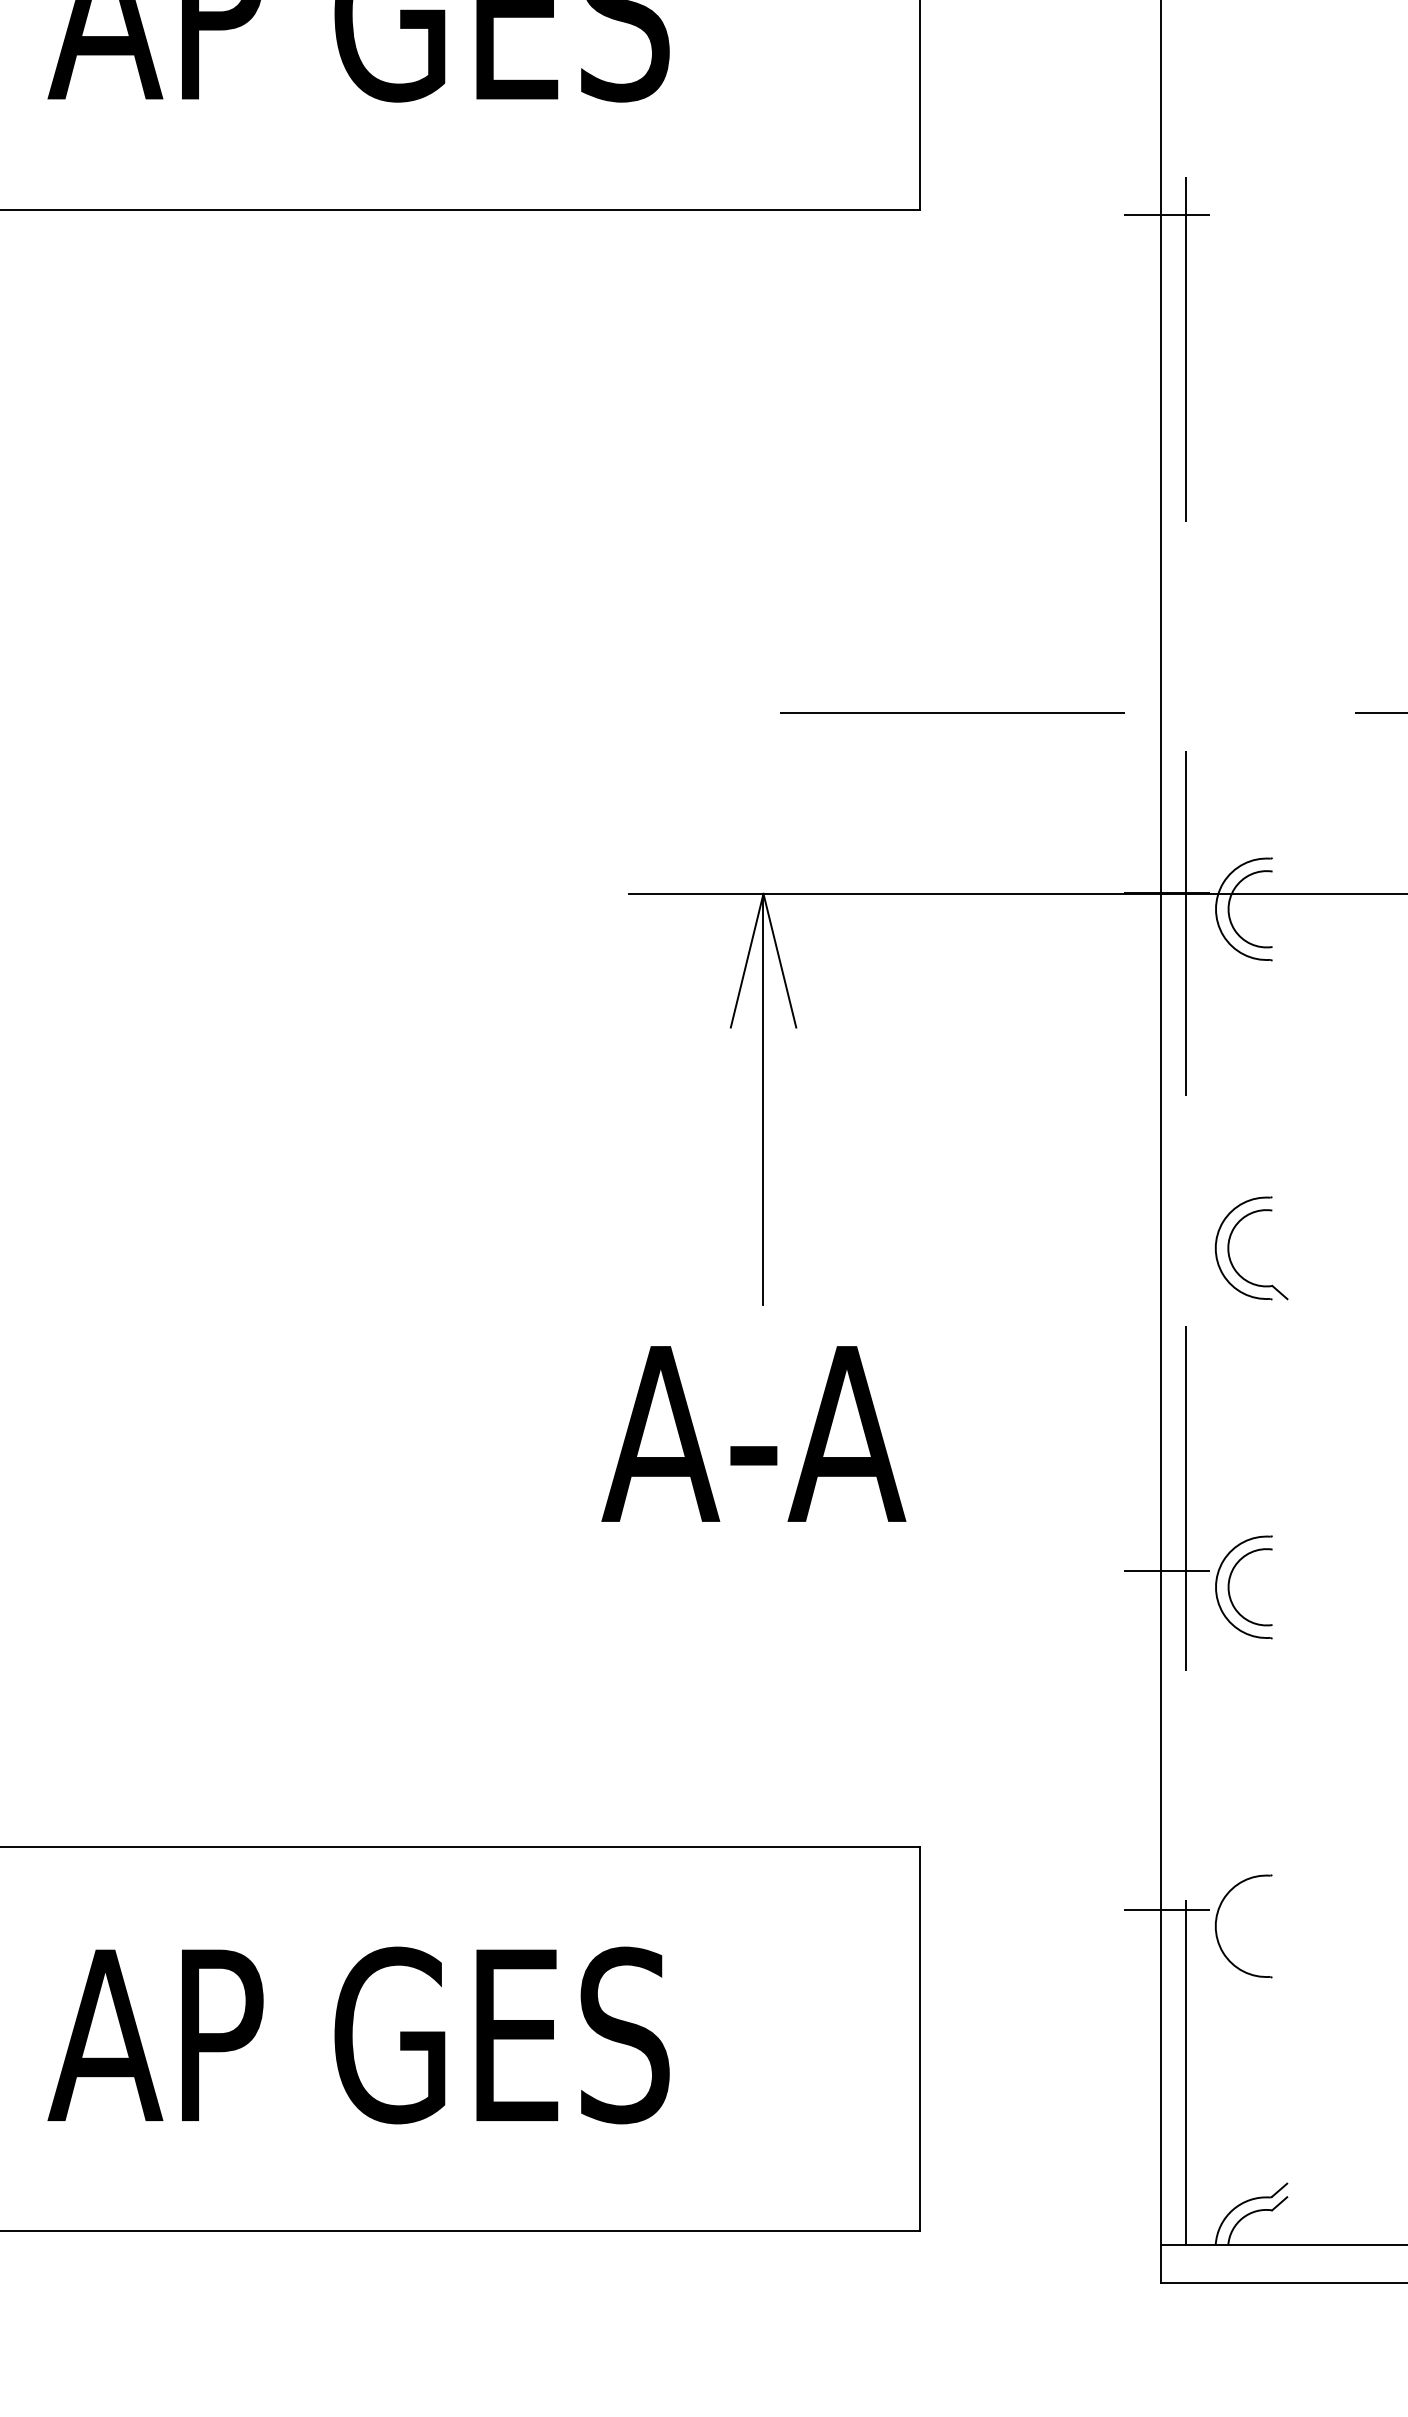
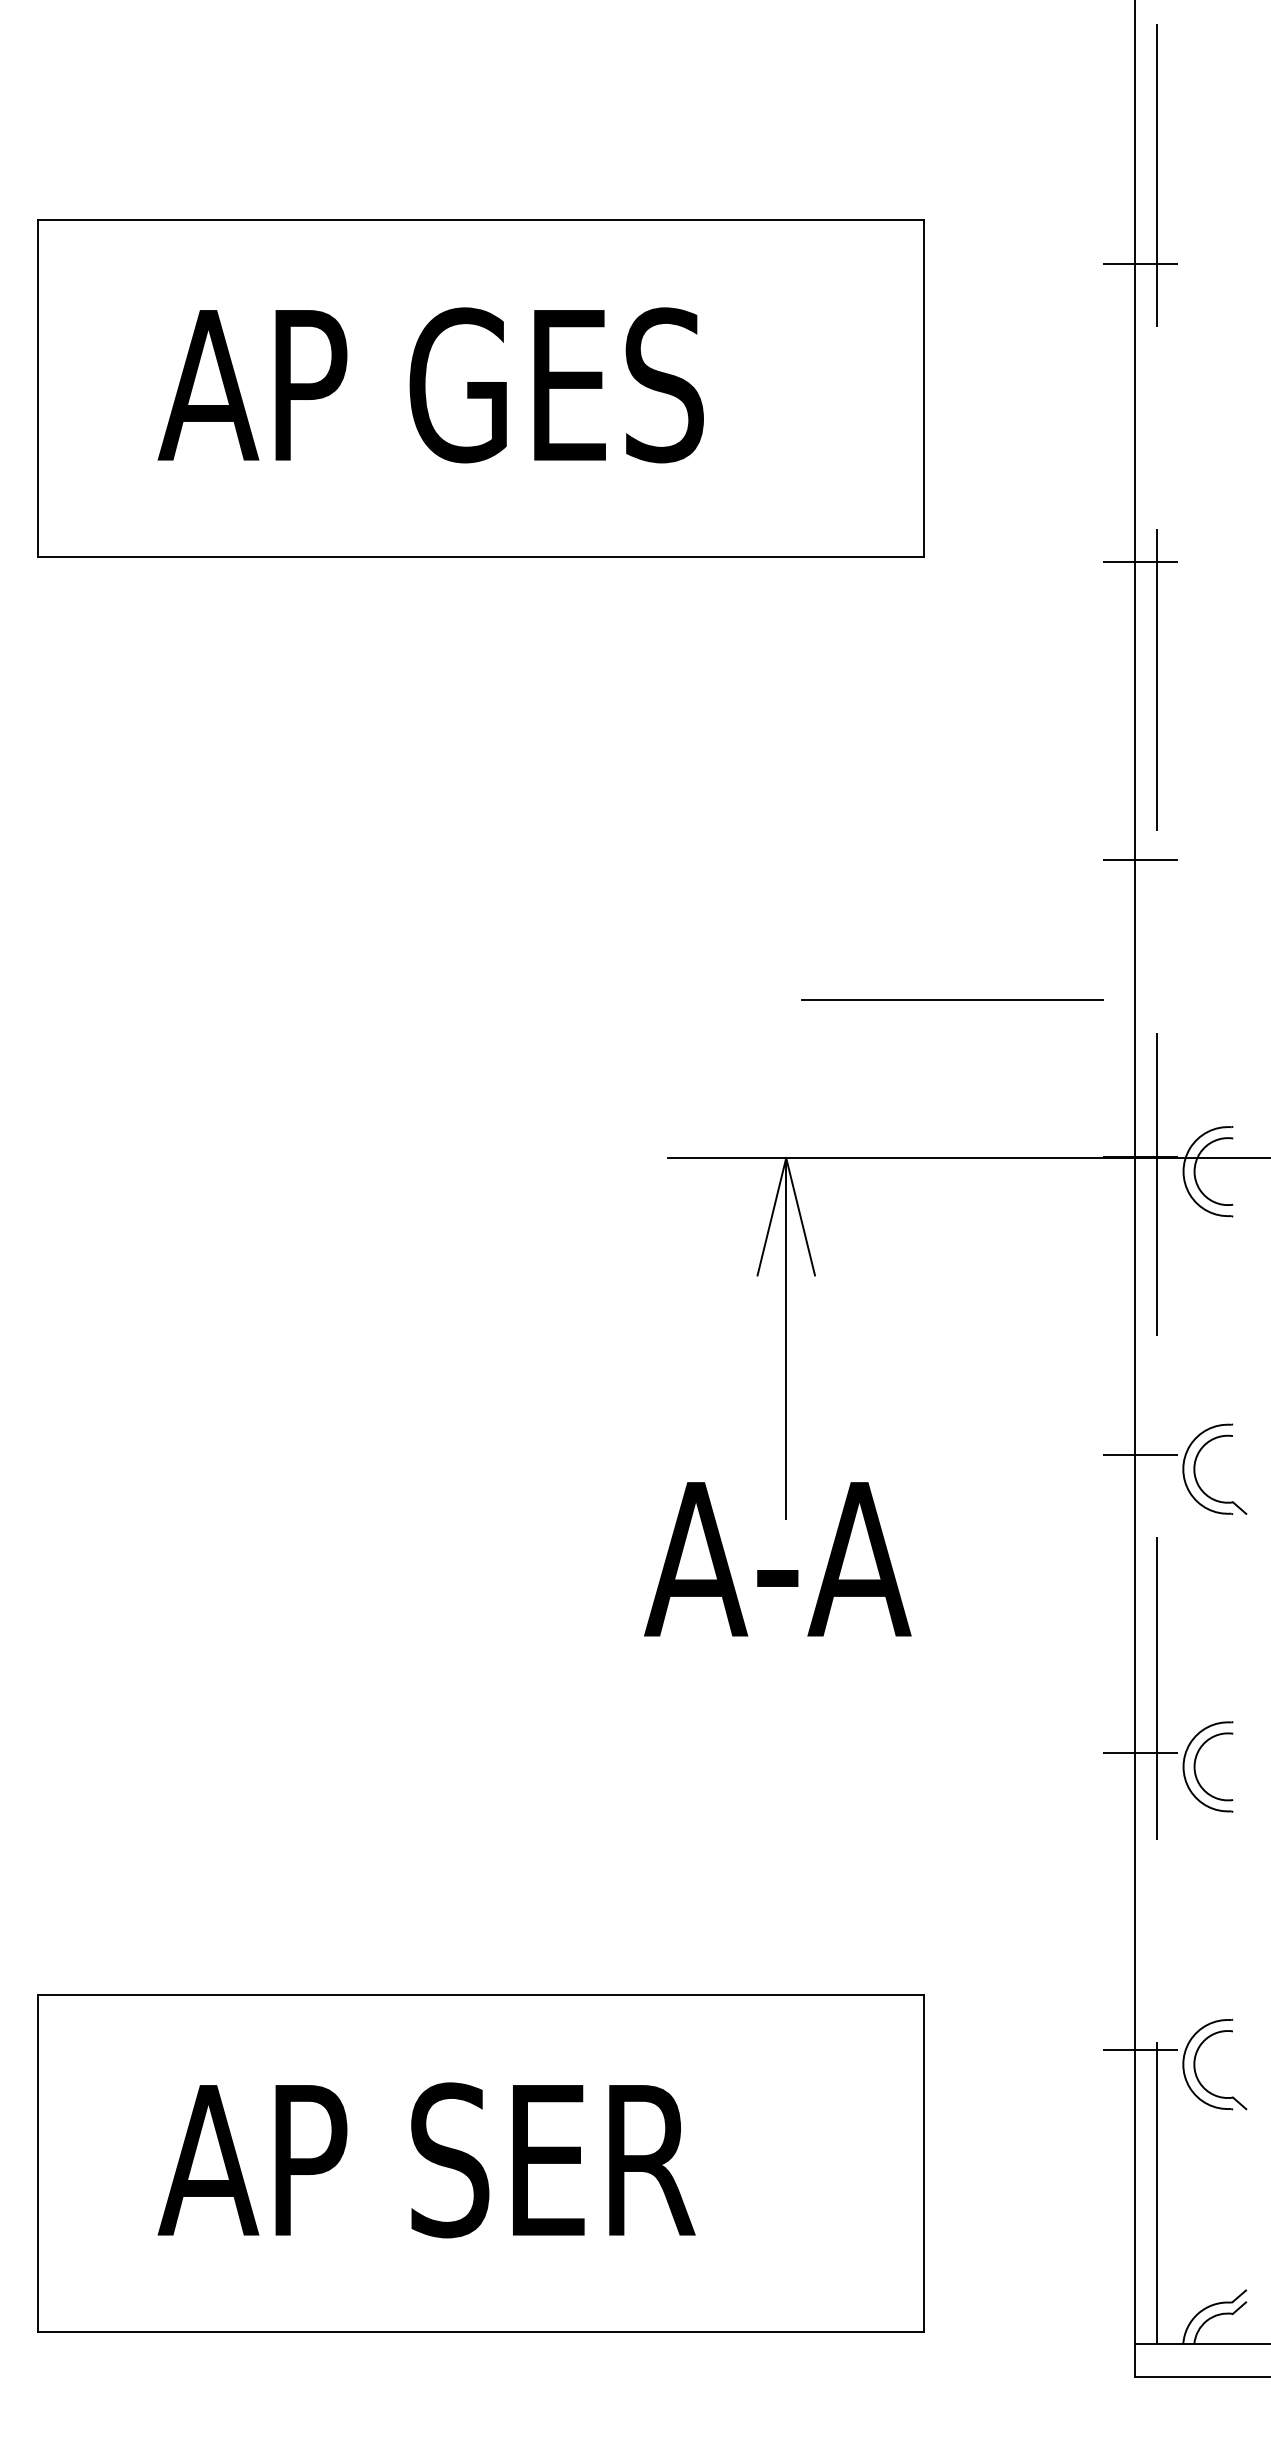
line: (1166, 553) -> (1140, 859), added
line: (1166, 1231) -> (1140, 1454), added
text: (753, 1434) -> (777, 1559), moved
part: (1238, 1950) -> (1203, 2085), added
text: (501, 2035) -> (556, 2160), AP GES -> AP SER

